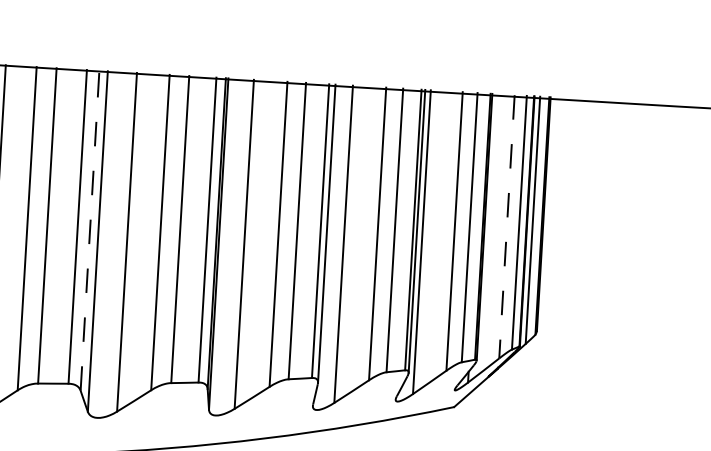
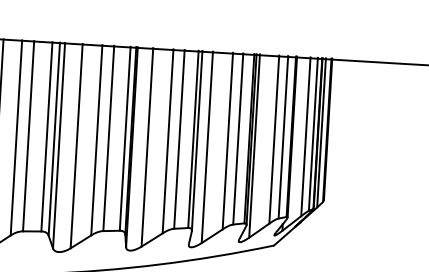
line: (506, 226) -> (305, 136), dashed -> solid
line: (90, 231) -> (54, 139), dashed -> solid

